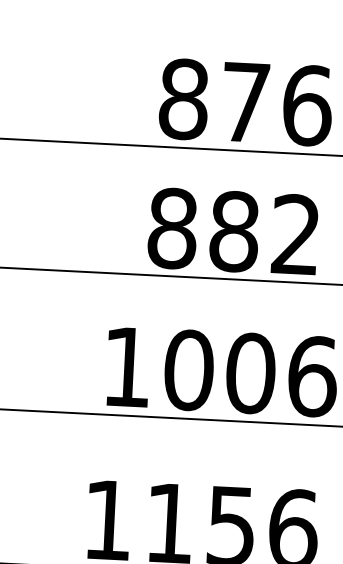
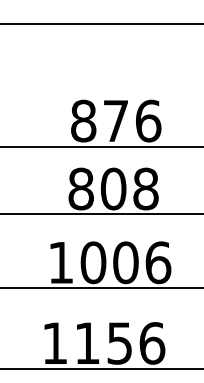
text: (264, 232) -> (129, 188), 882 -> 808

